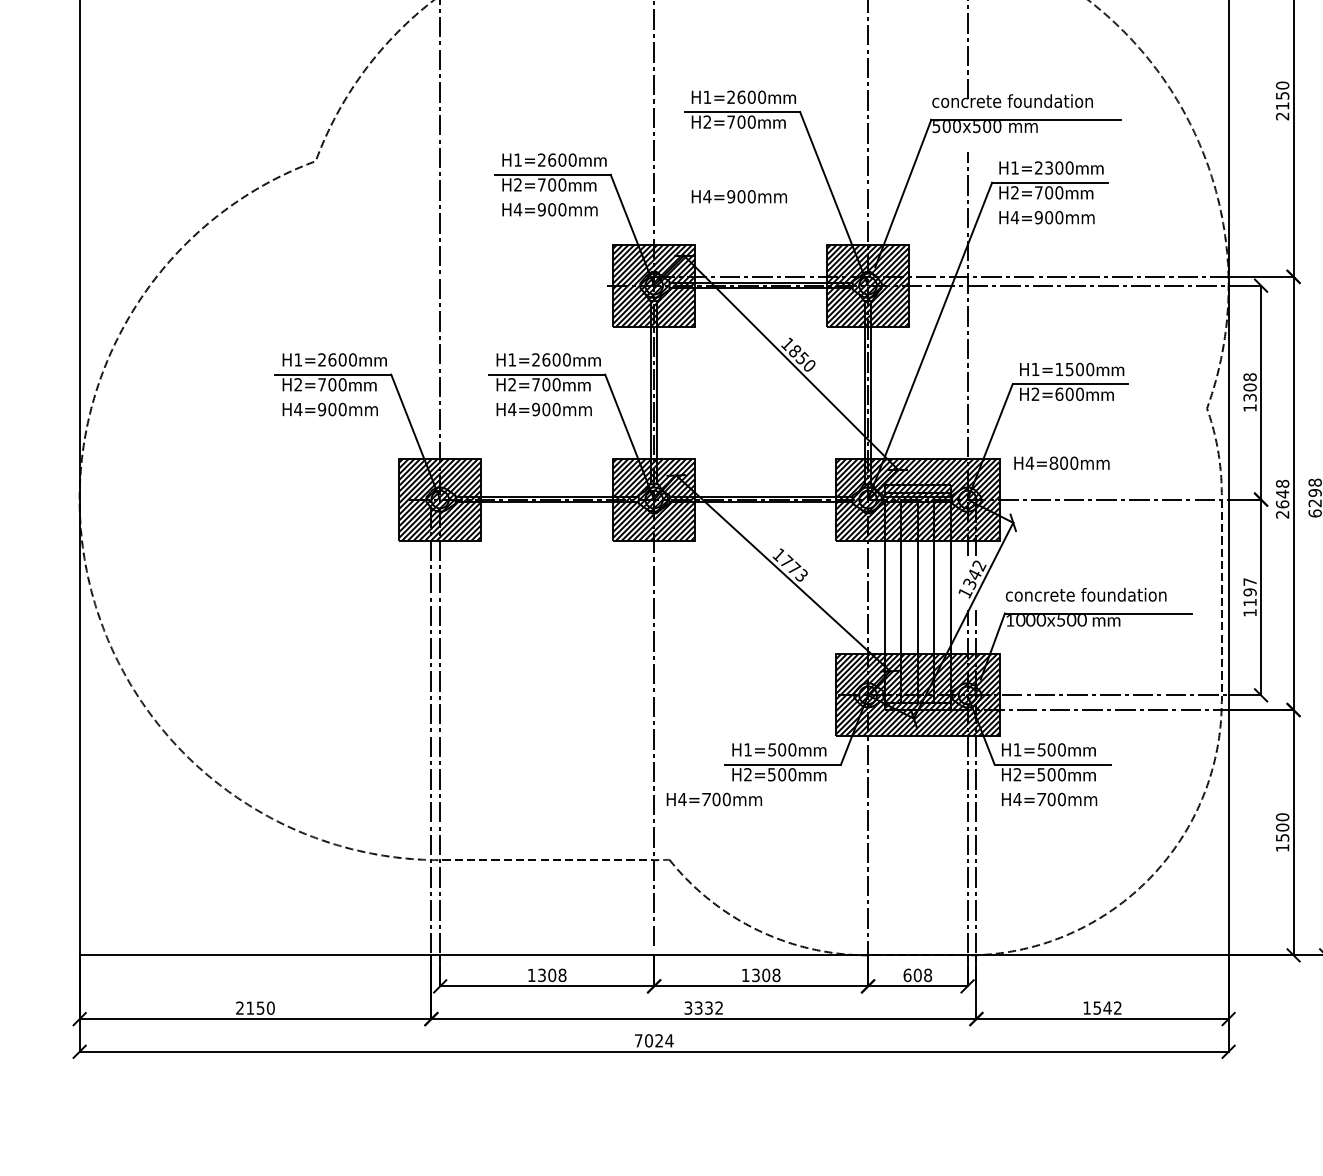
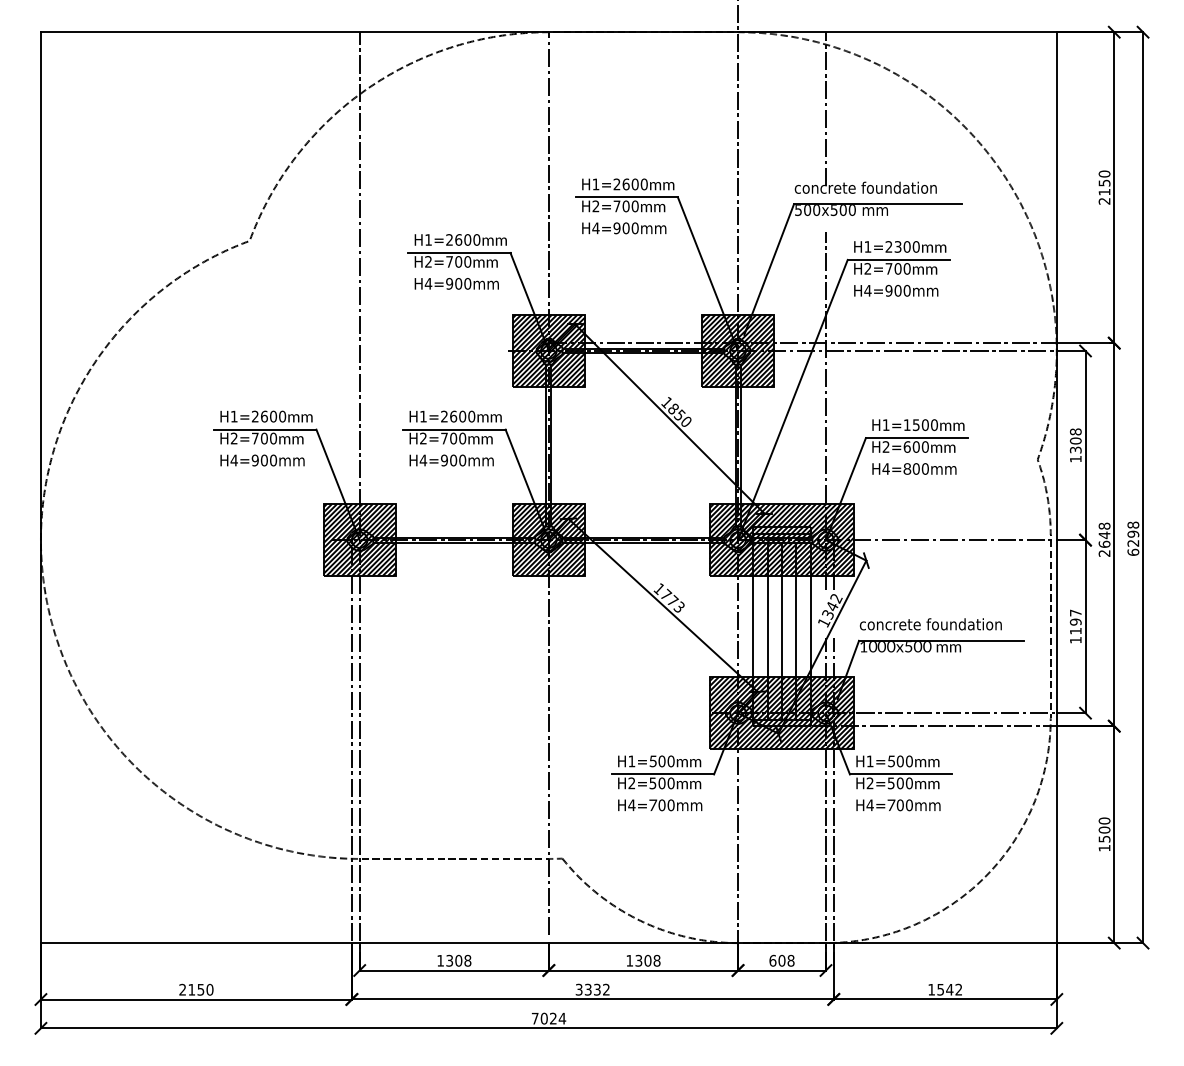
text: (739, 196) -> (624, 228), moved
text: (1062, 462) -> (914, 468), moved
text: (714, 799) -> (660, 805), moved

